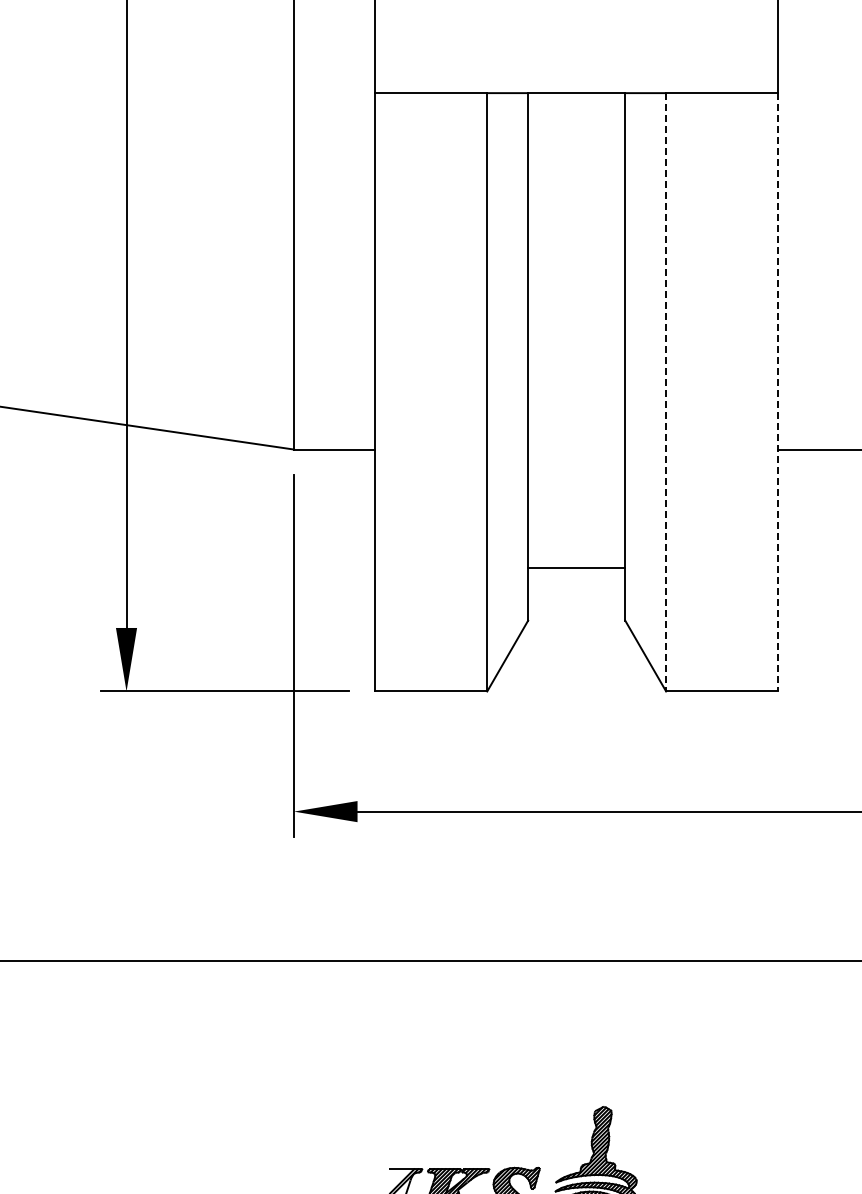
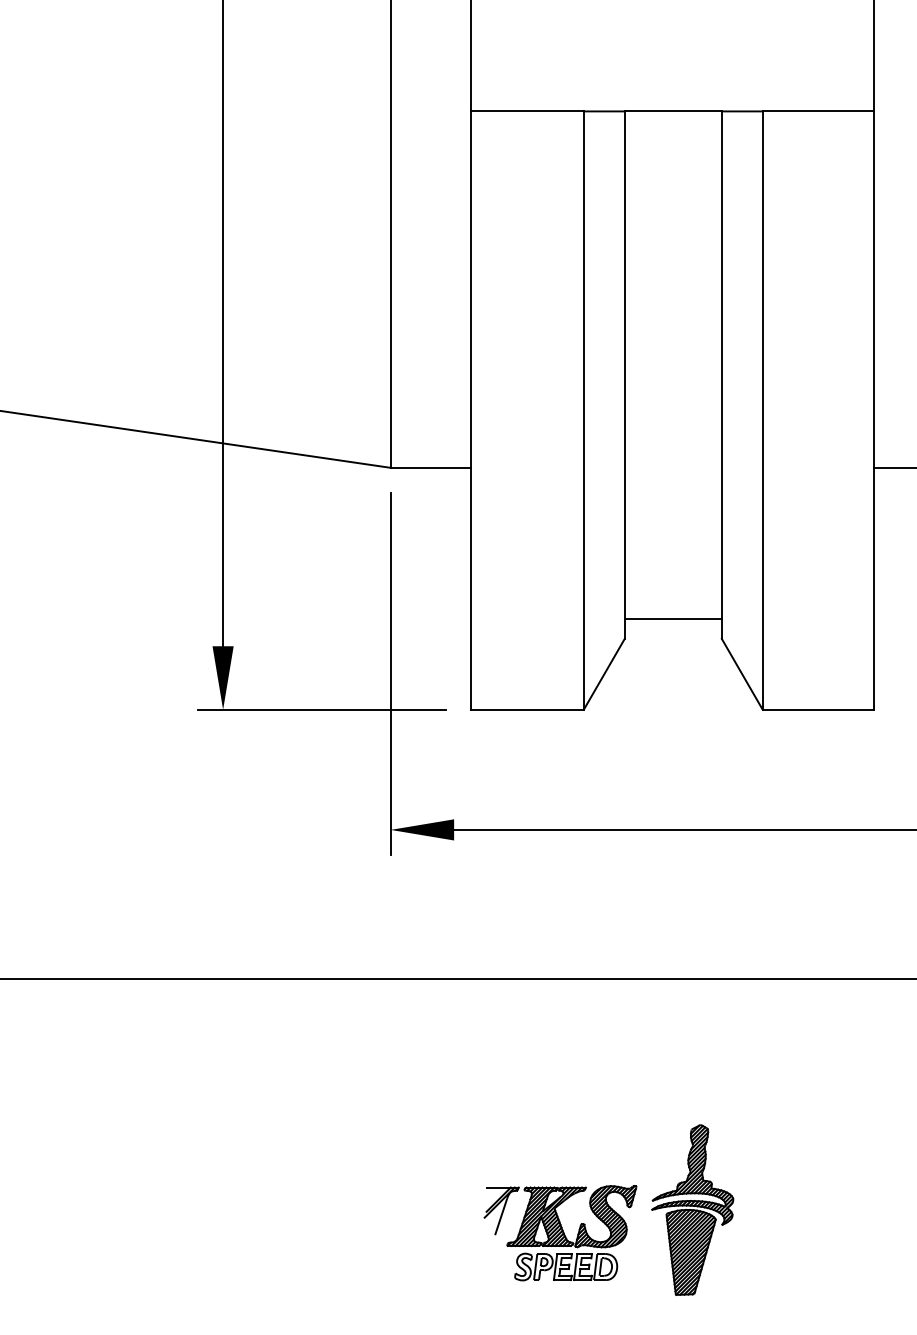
line: (665, 393) -> (762, 411), dashed -> solid
line: (777, 393) -> (874, 411), dashed -> solid
line: (575, 568) -> (672, 619), moved

